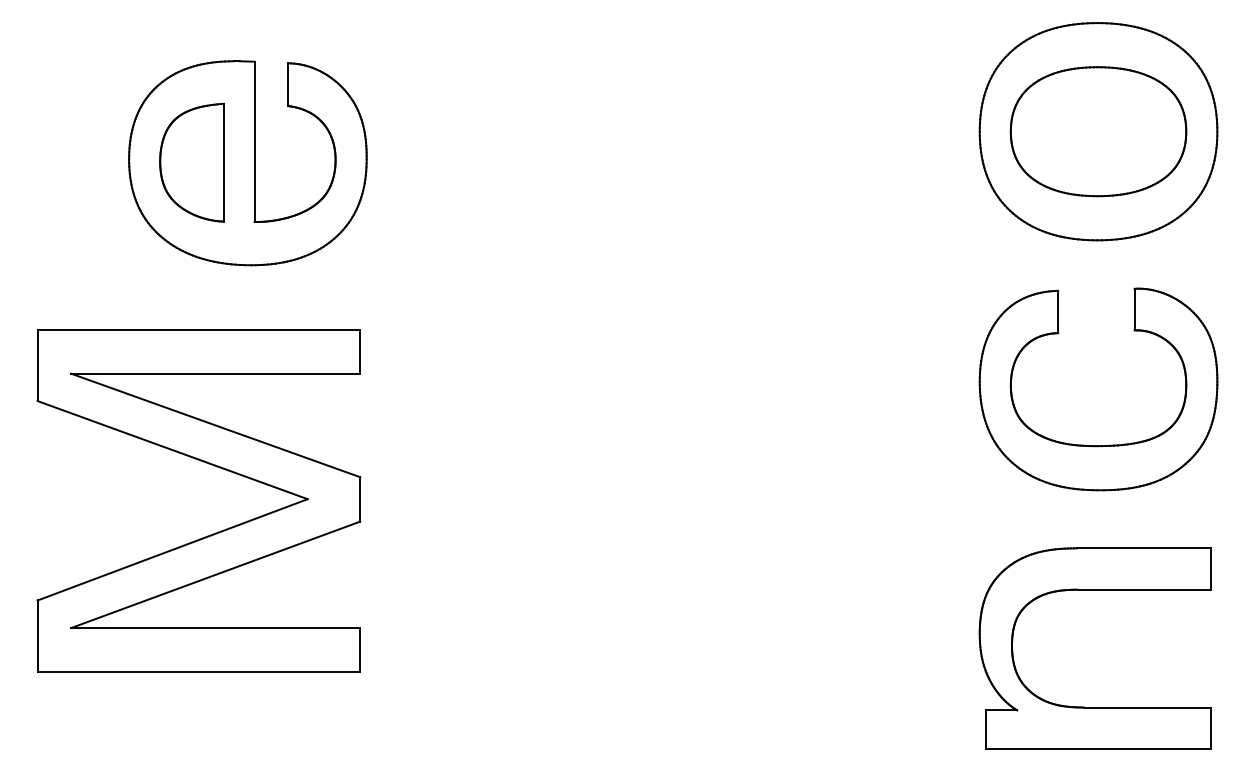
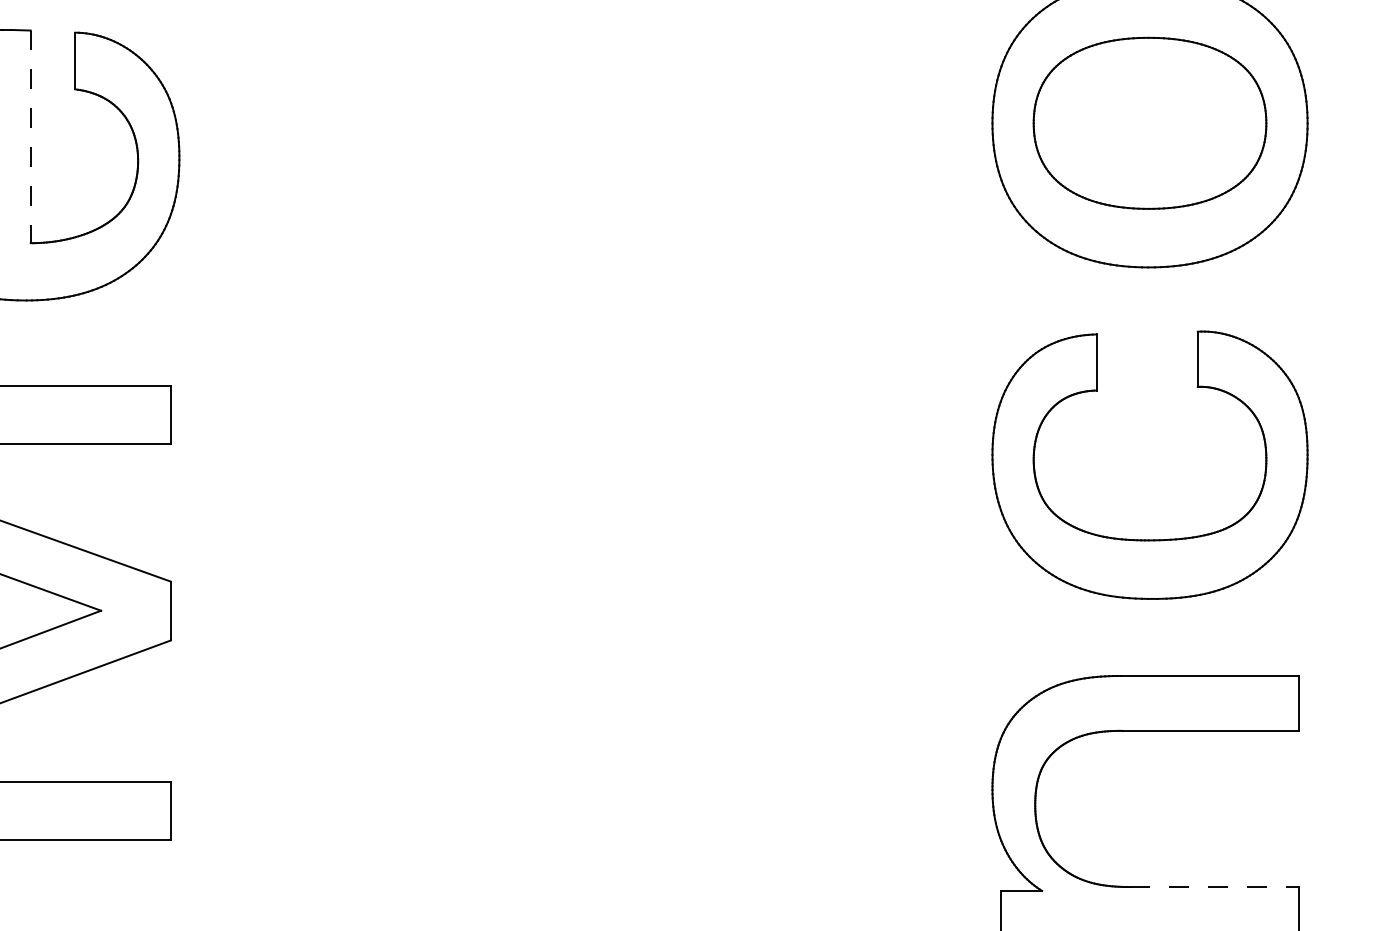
line: (254, 142) -> (30, 137), solid -> dashed
line: (1147, 707) -> (1214, 887), solid -> dashed

